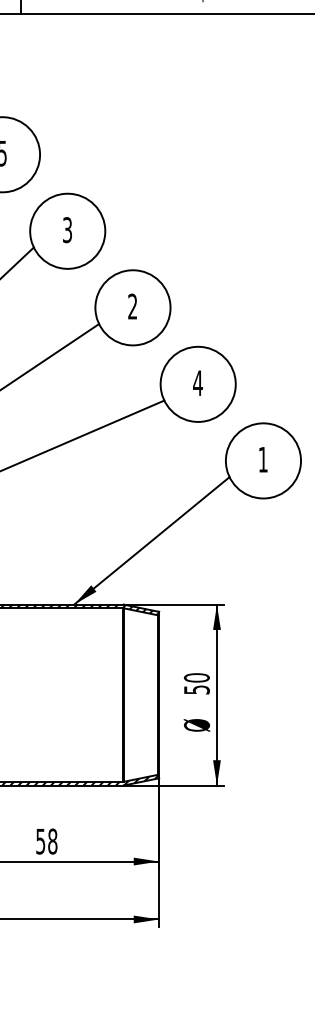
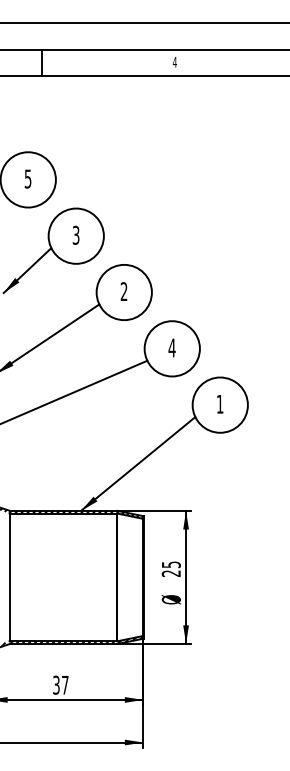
text: (195, 682) -> (170, 568), 50 -> 25
text: (46, 840) -> (60, 684), 58 -> 37

